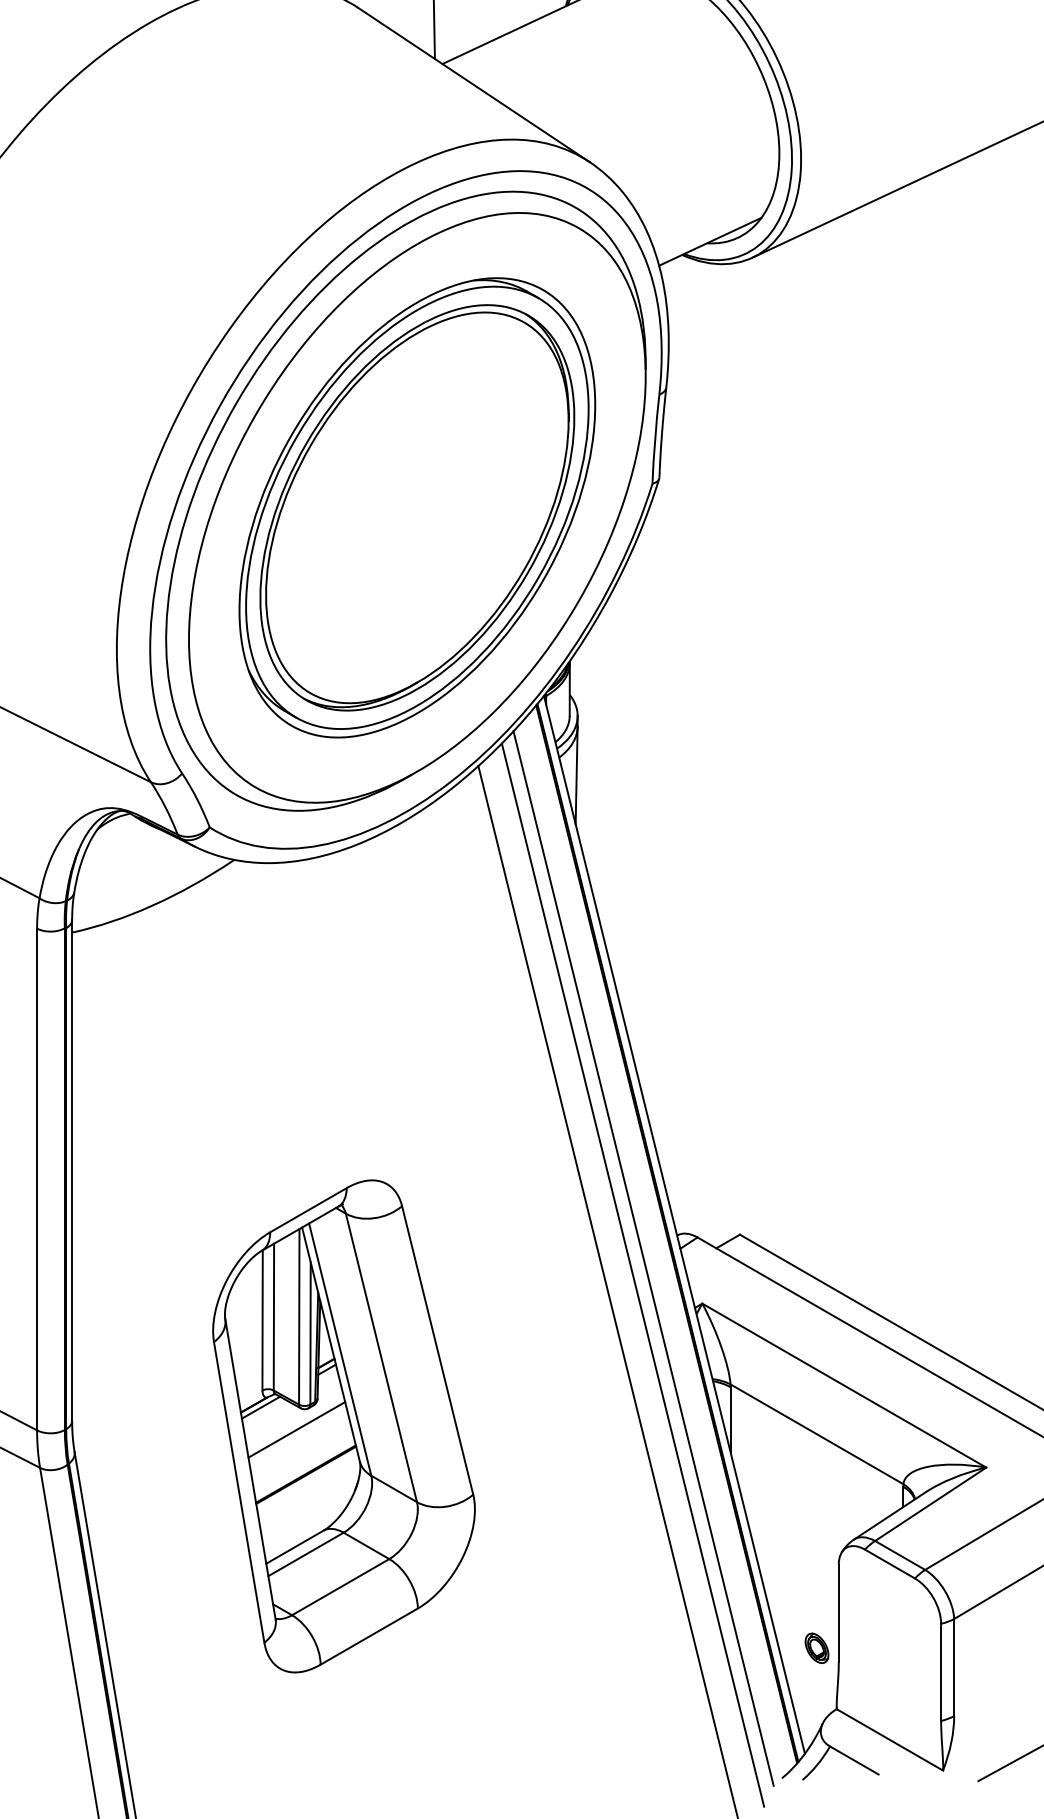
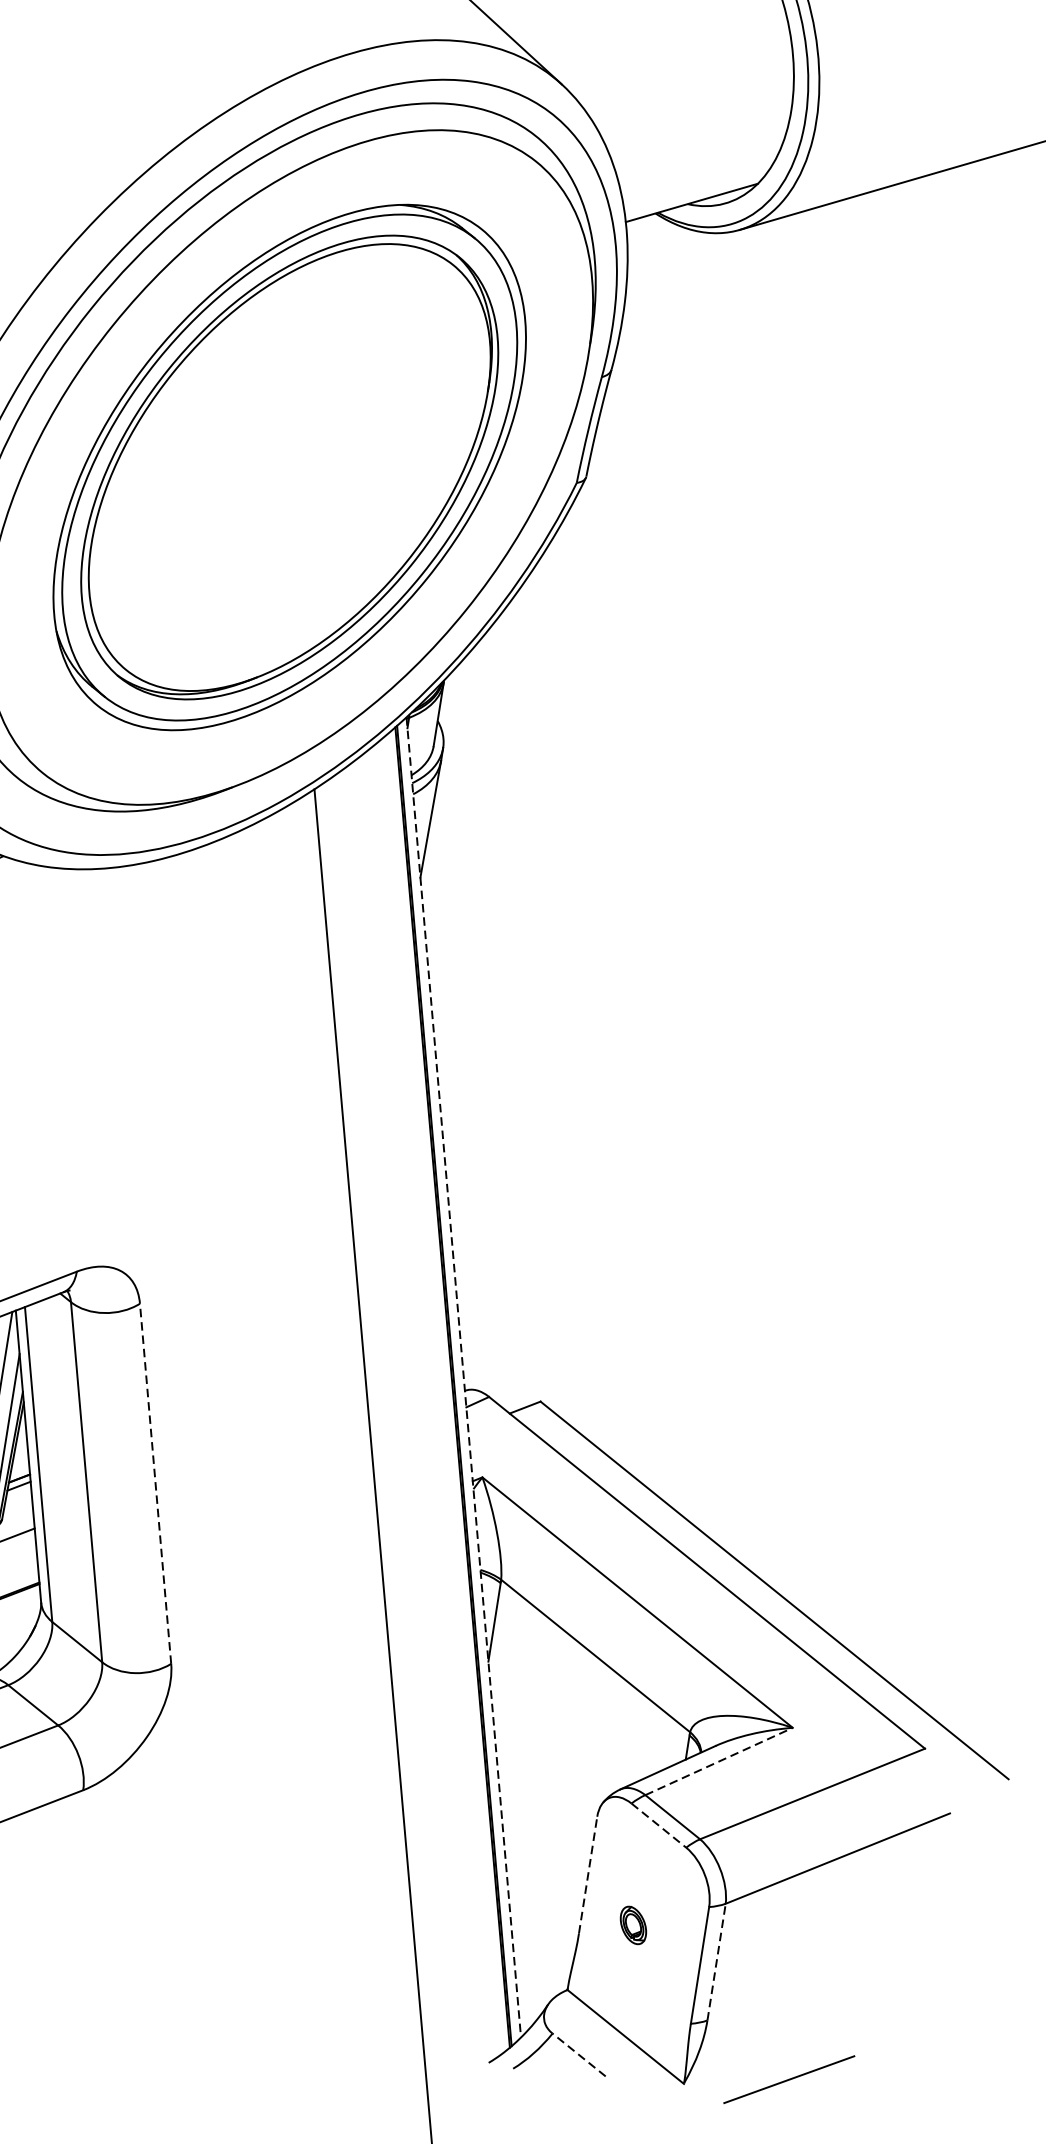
line: (674, 1224) -> (463, 1377), solid -> dashed
line: (643, 1258) -> (420, 1412), removed
line: (632, 1274) -> (403, 1429), removed
line: (437, 1350) -> (155, 1483), solid -> dashed
line: (930, 1504) -> (718, 1761), solid -> dashed
line: (889, 1564) -> (658, 1826), solid -> dashed
line: (838, 1613) -> (587, 1875), solid -> dashed
part: (816, 1647) -> (633, 1924), moved
line: (954, 1667) -> (716, 1962), solid -> dashed
line: (853, 1760) -> (578, 2054), solid -> dashed

